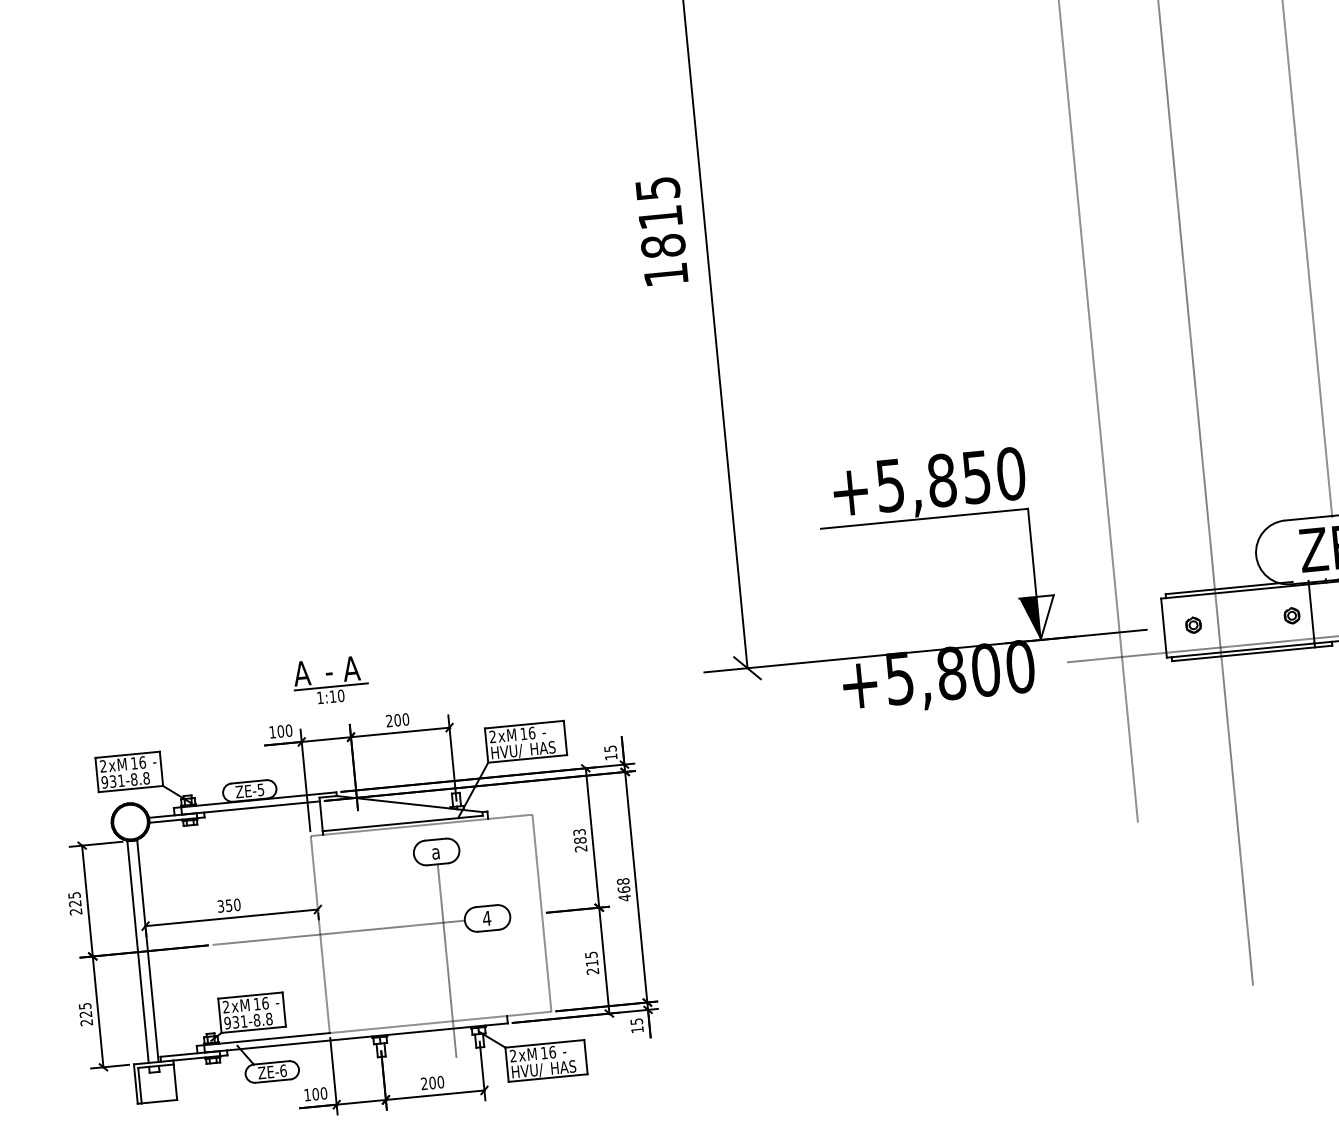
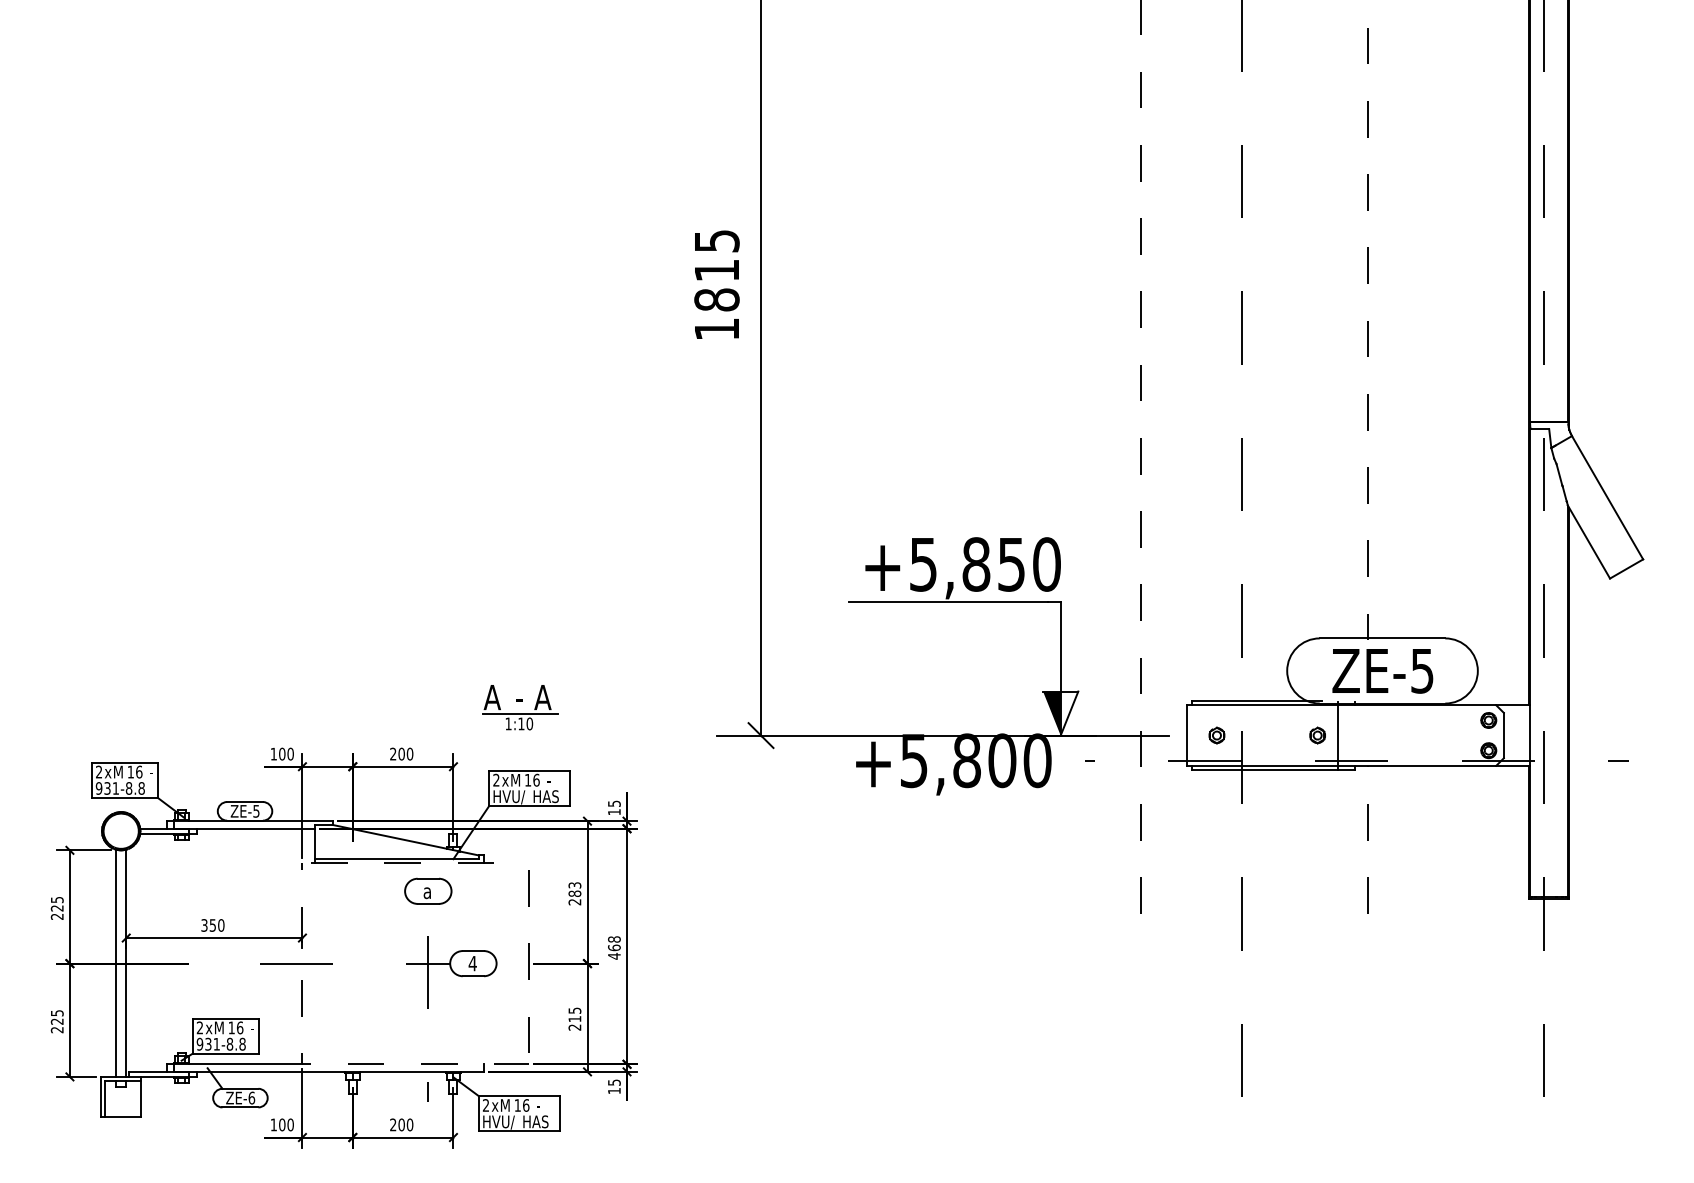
part: (330, 680) -> (520, 707), moved

